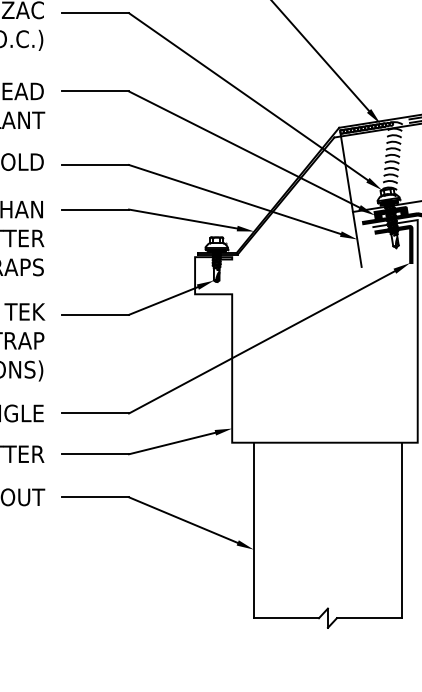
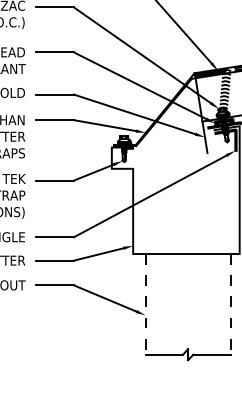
line: (253, 530) -> (145, 304), solid -> dashed
line: (401, 530) -> (230, 304), solid -> dashed

